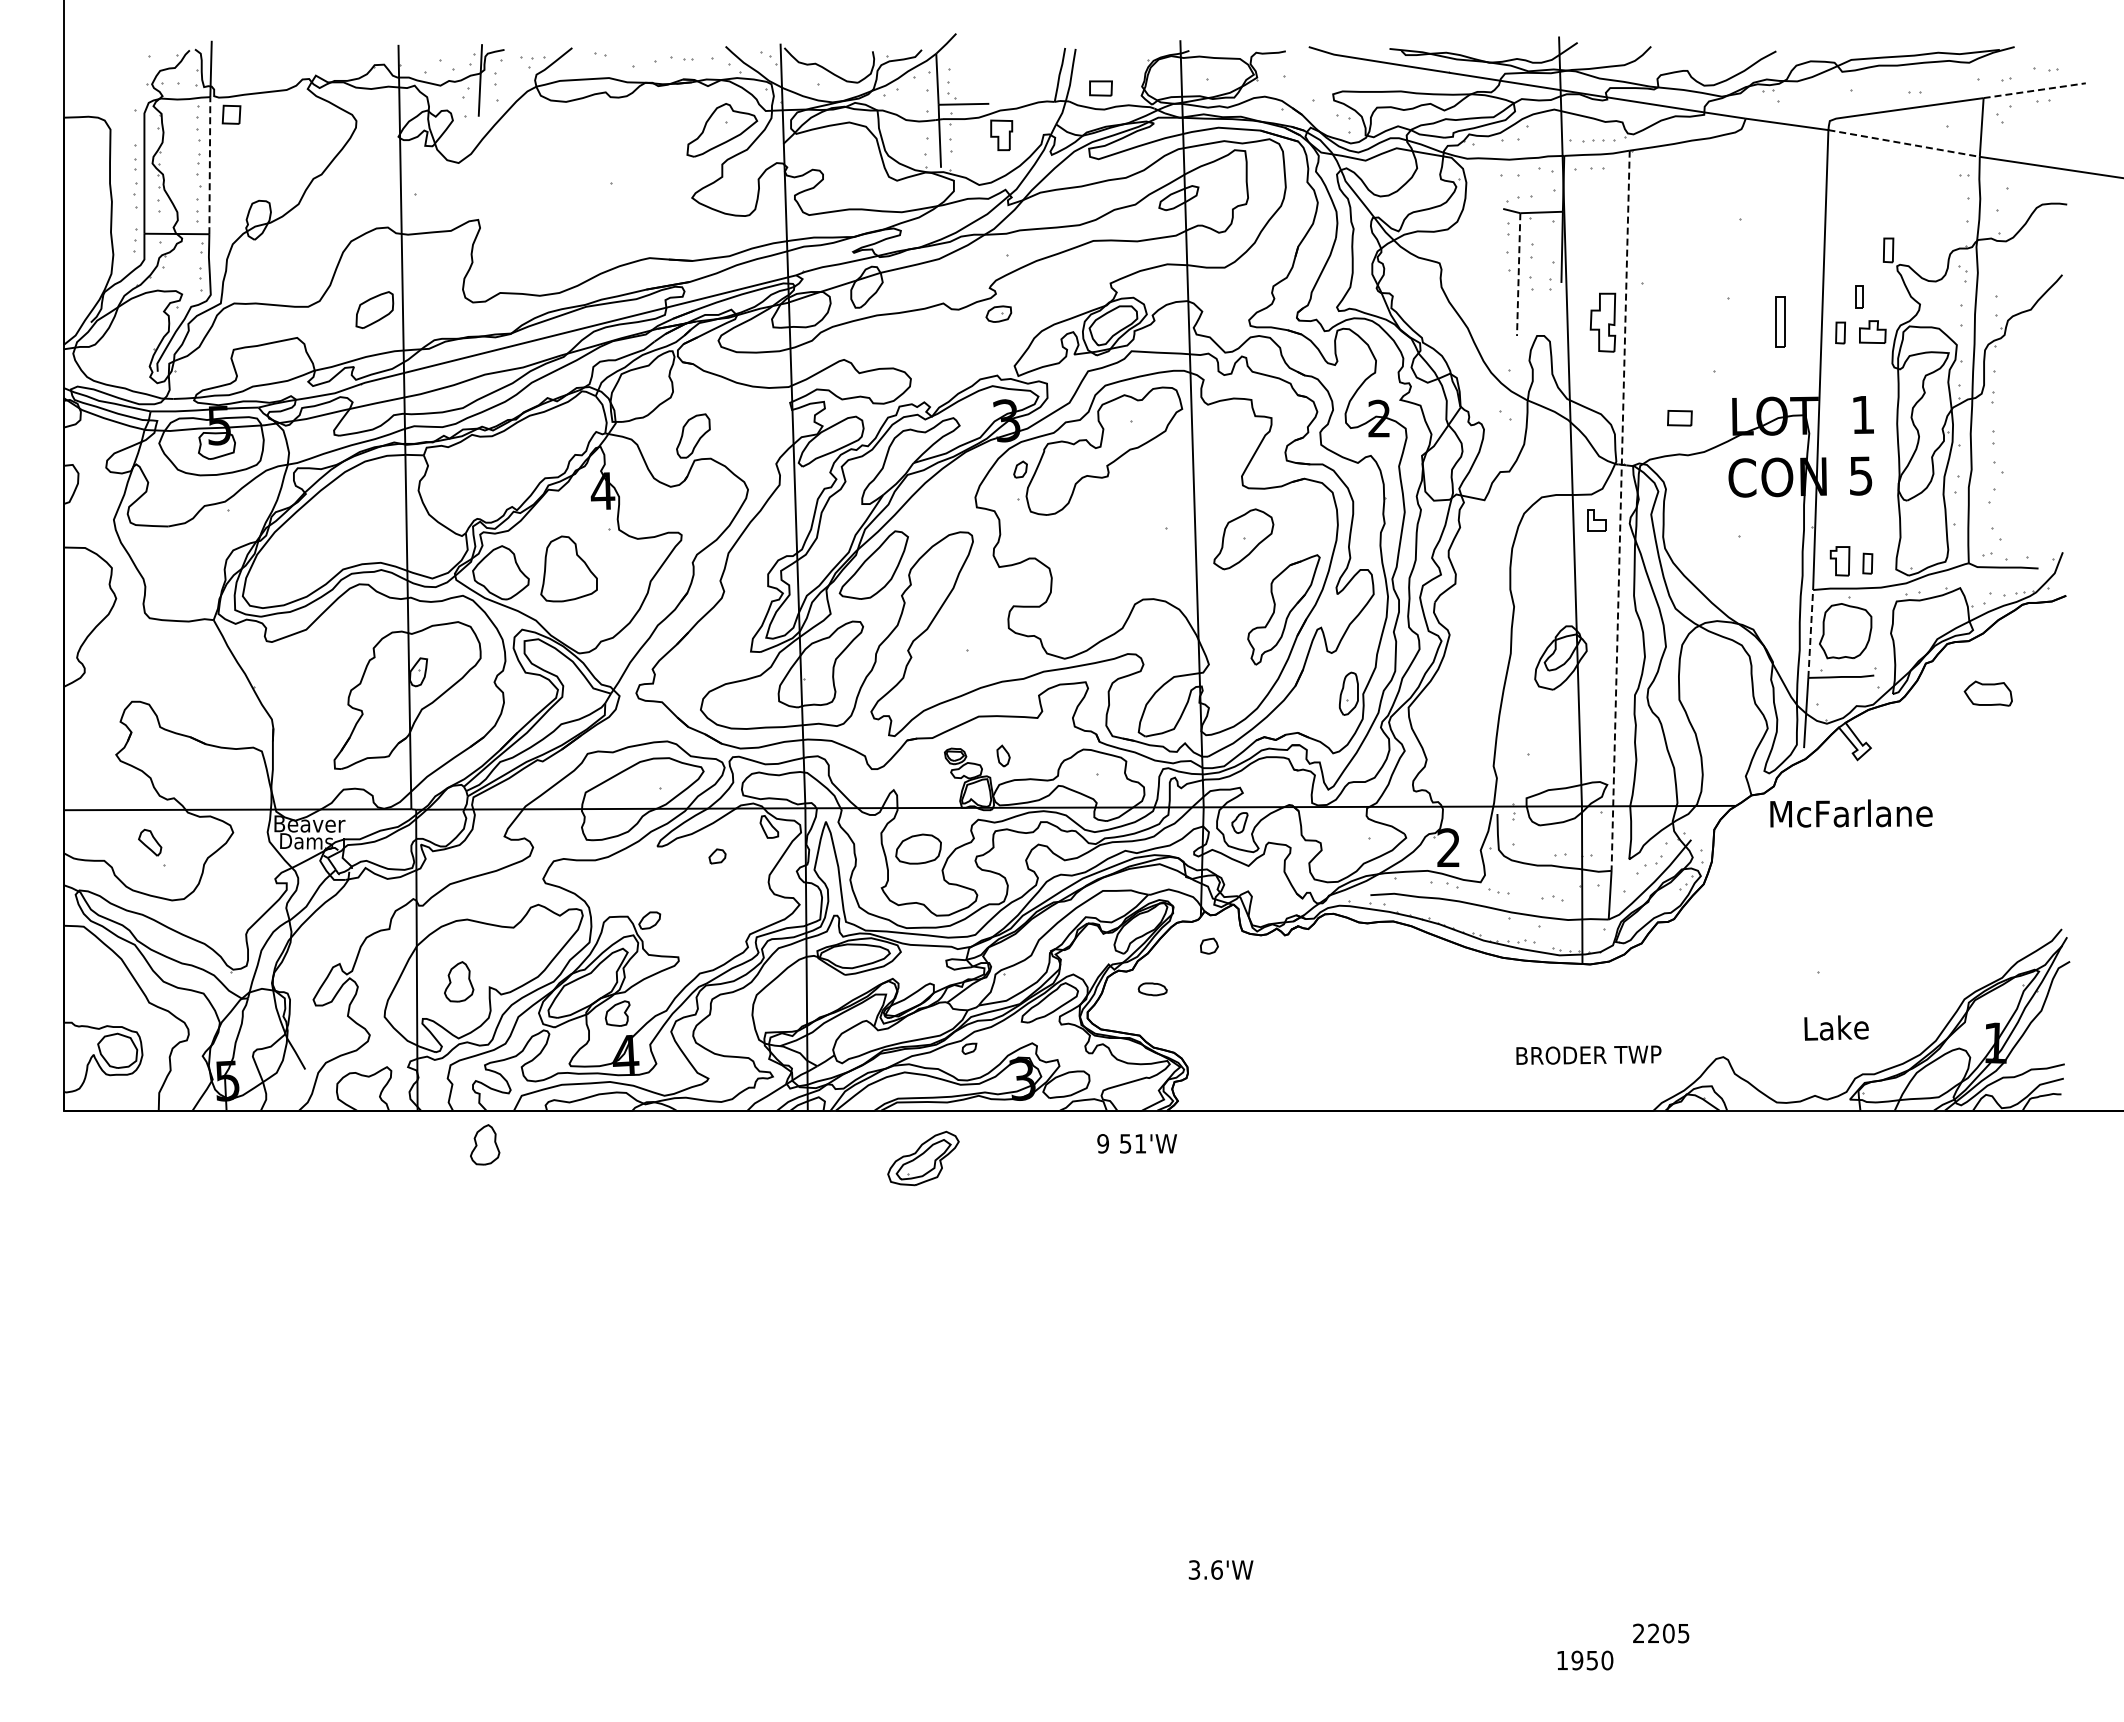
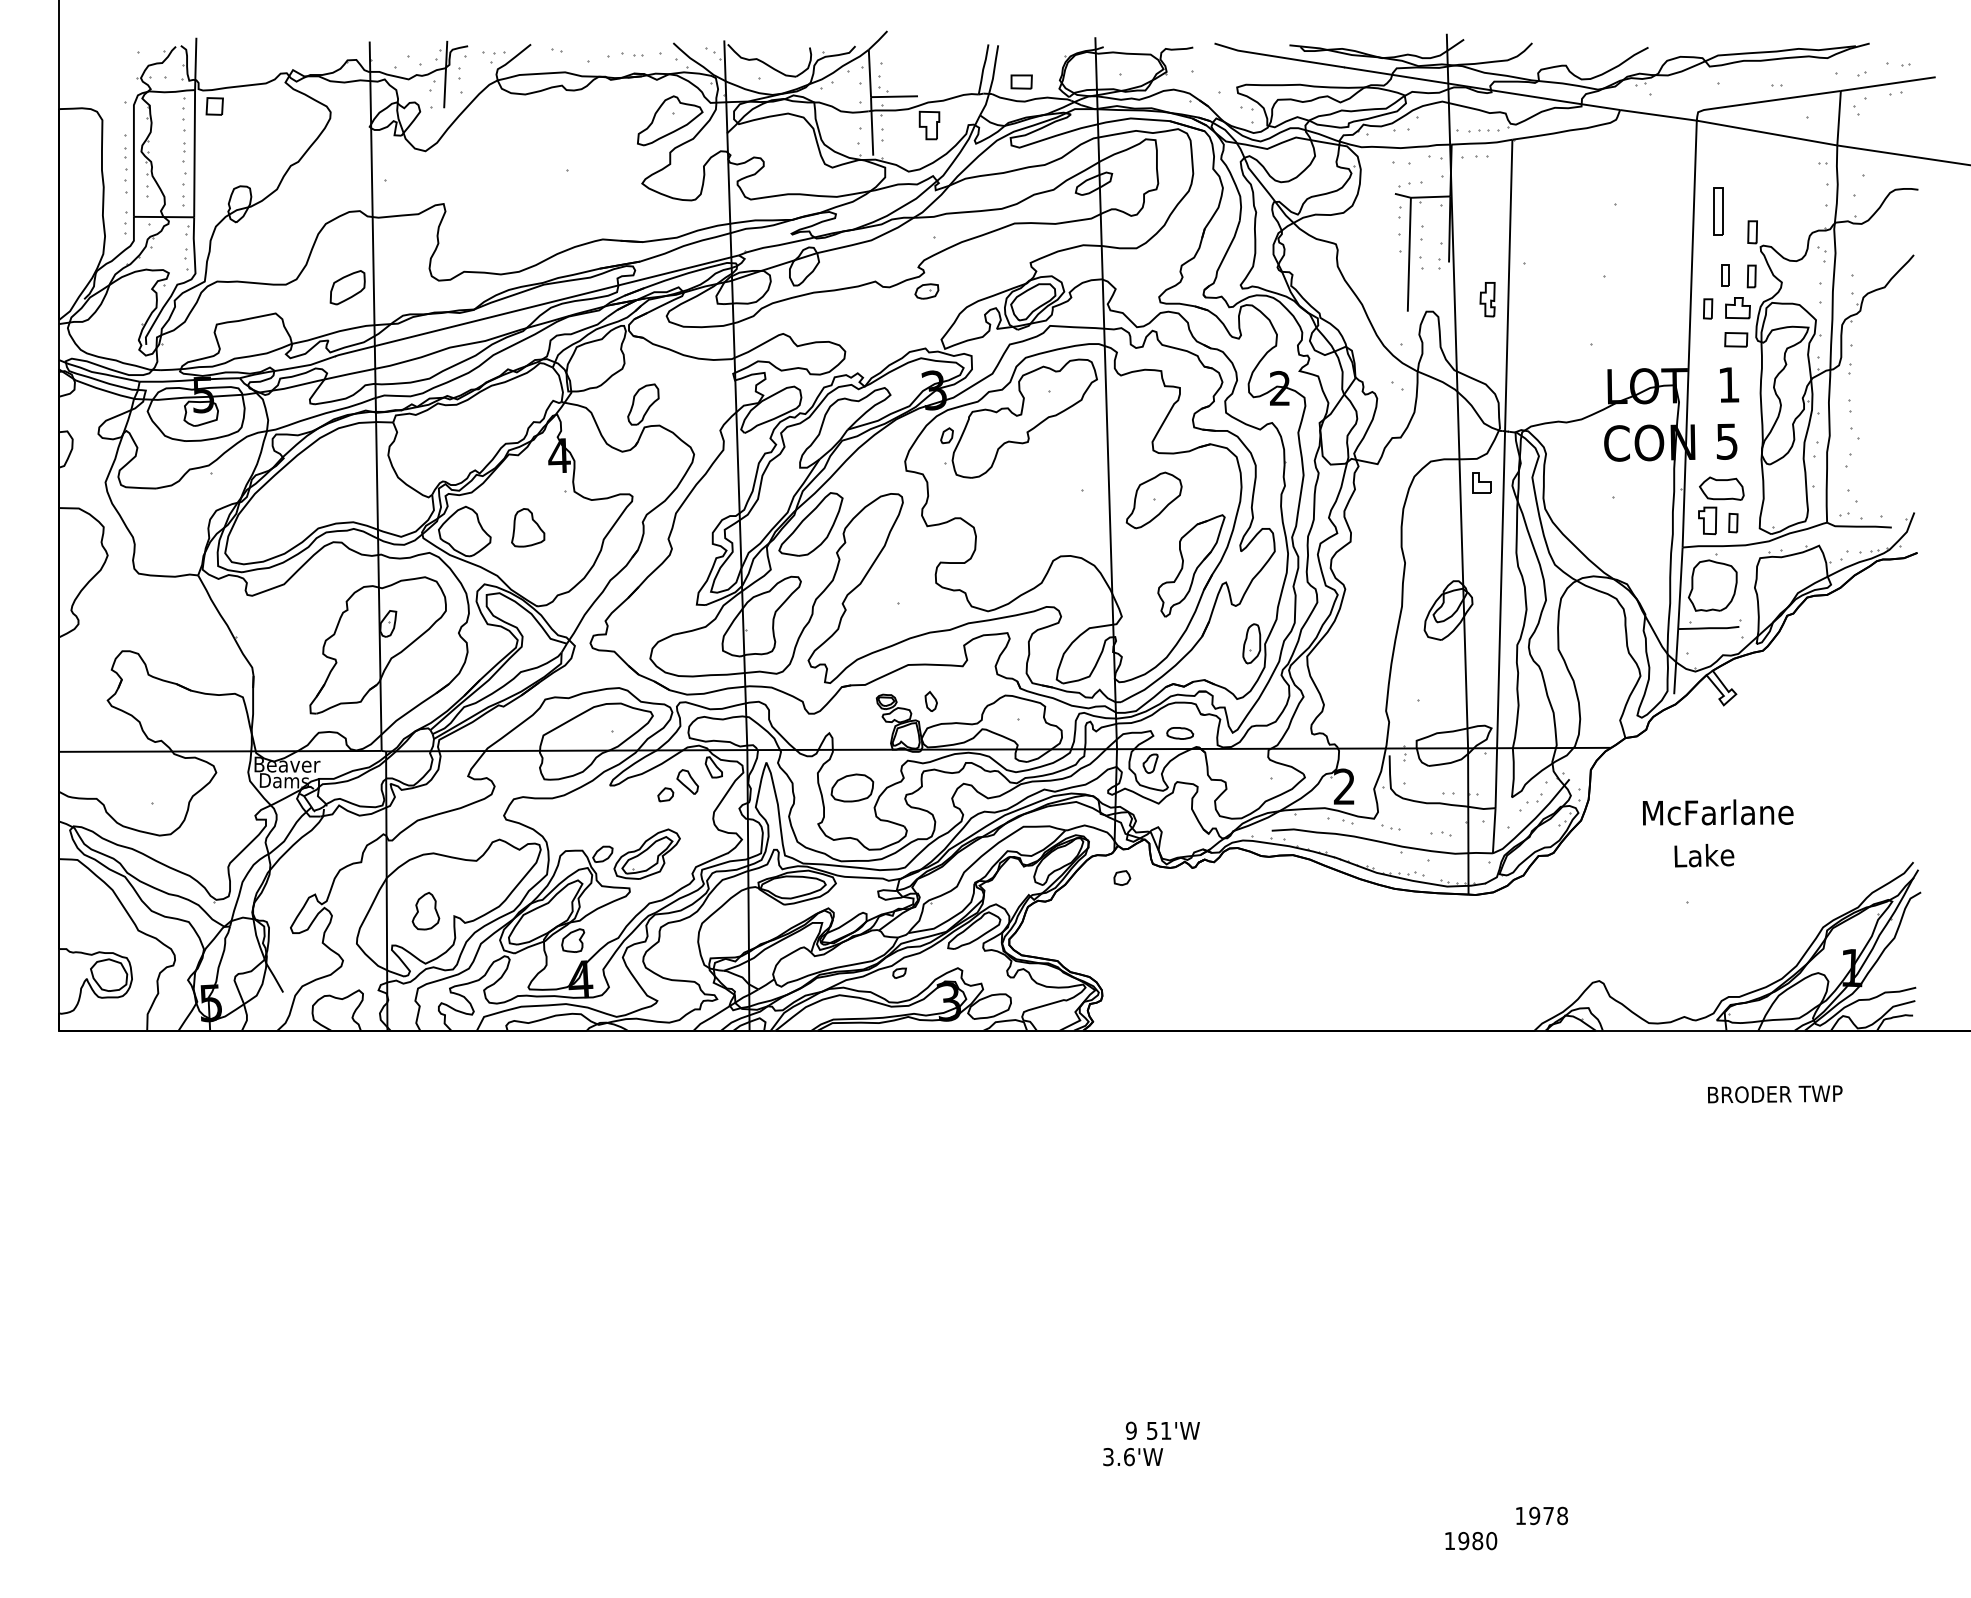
line: (2034, 90) -> (1888, 83), dashed -> solid
line: (1904, 143) -> (1767, 133), dashed -> solid
line: (209, 165) -> (194, 153), dashed -> solid
line: (1518, 275) -> (1409, 255), dashed -> solid
part: (1887, 297) -> (1751, 276), added
part: (1780, 321) -> (1718, 211), moved
part: (1602, 323) -> (1487, 300), size x0.62
part: (1679, 418) -> (1735, 340), moved
line: (1620, 511) -> (1503, 474), dashed -> solid
part: (569, 568) -> (528, 527), size x0.62
line: (1810, 633) -> (1680, 587), dashed -> solid
part: (1987, 693) -> (1721, 488), moved
text: (1851, 813) -> (1718, 812), moved
part: (150, 842) -> (688, 781), moved
part: (1152, 989) -> (1179, 733), moved
text: (1836, 1027) -> (1704, 855), moved
text: (1588, 1054) -> (1774, 1093), moved
text: (1136, 1143) -> (1162, 1430), moved
part: (485, 1144) -> (450, 1062), removed
part: (923, 1158) -> (647, 854), moved
text: (1661, 1633) -> (1541, 1515), 2205 -> 1978
text: (1592, 1660) -> (1477, 1541), 1950 -> 1980

